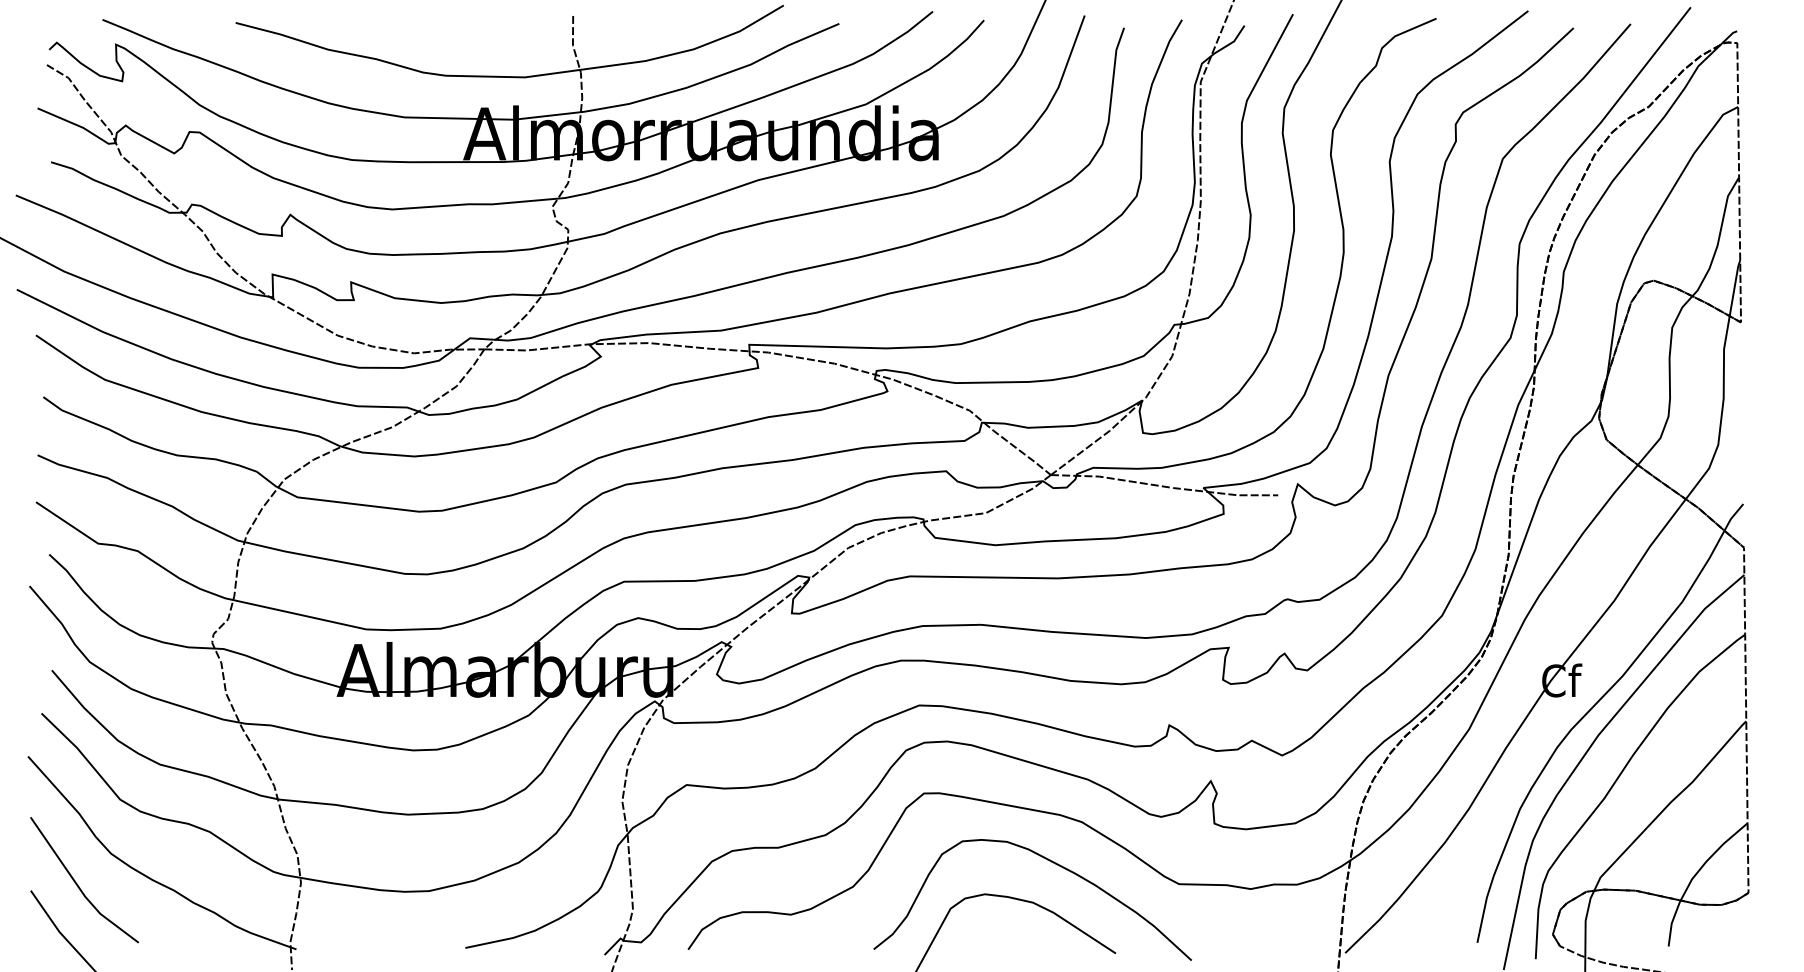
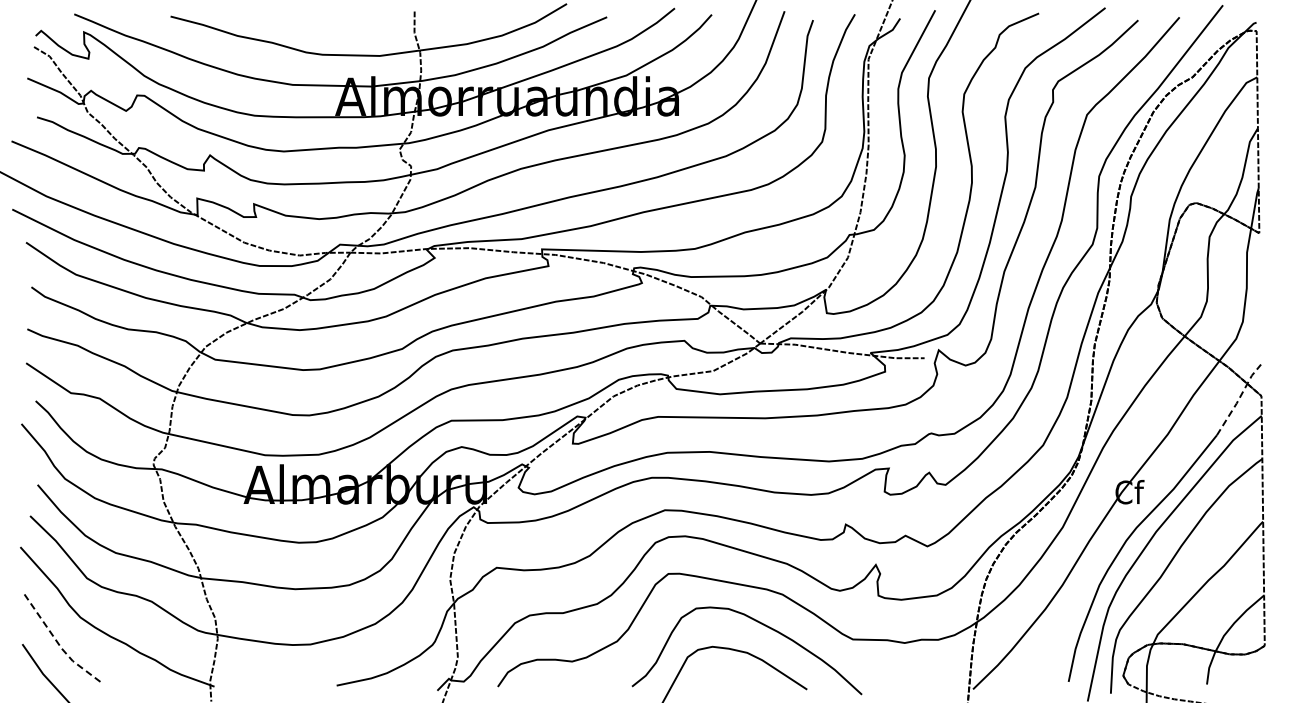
line: (1712, 552) -> (1238, 399), solid -> dashed
line: (79, 888) -> (57, 642), solid -> dashed

